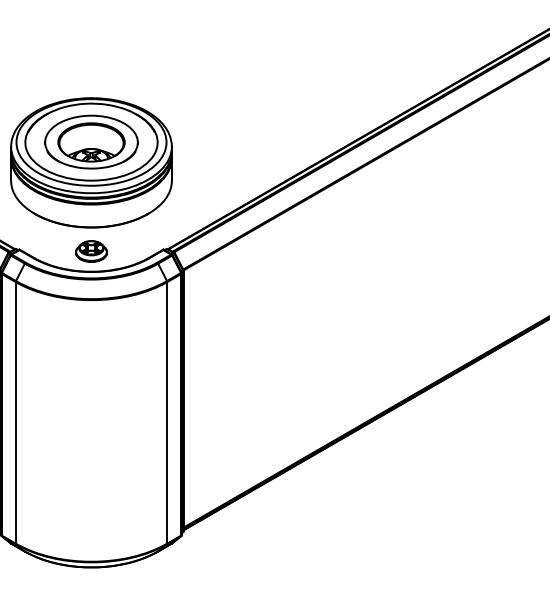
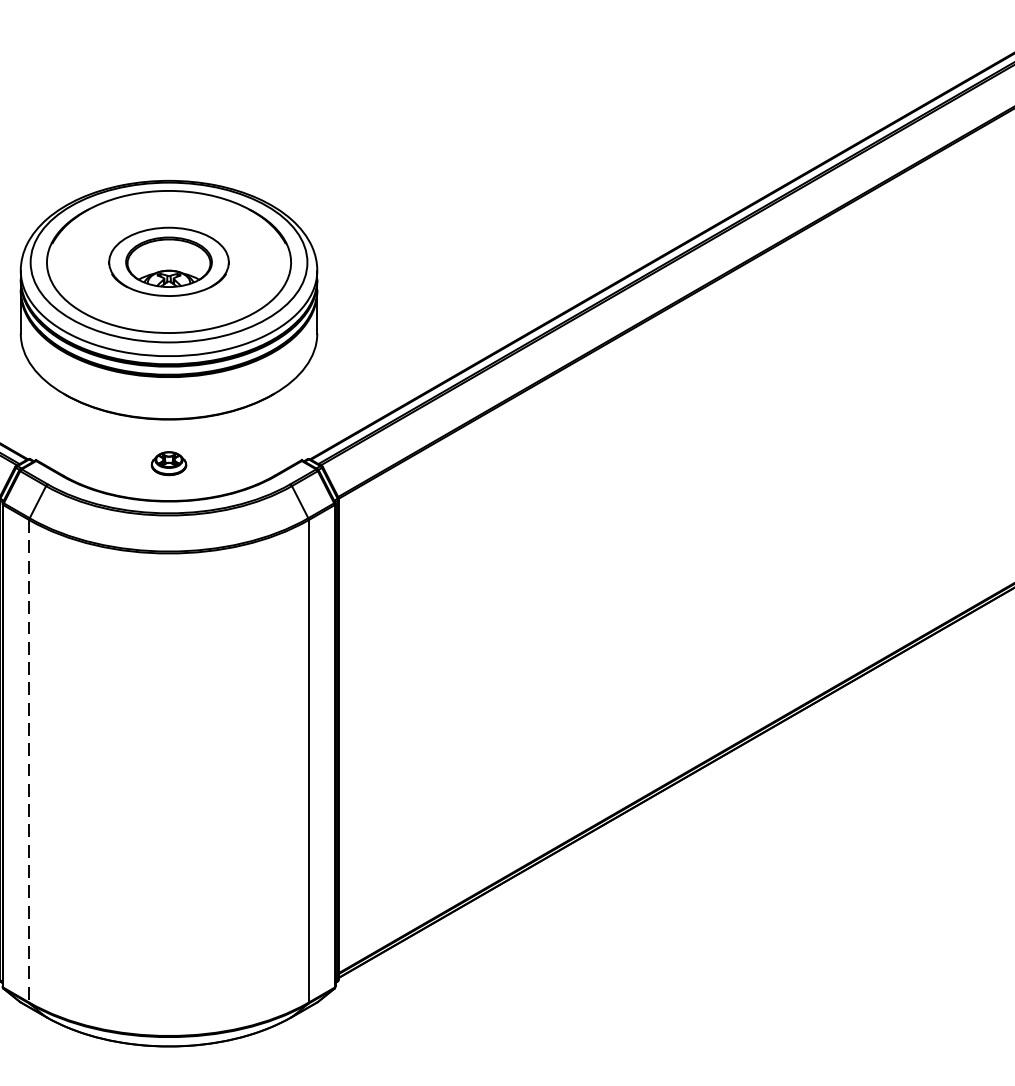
part: (91, 141) -> (169, 260), size x0.7
part: (91, 251) -> (169, 463), size x0.6
line: (15, 412) -> (28, 760), solid -> dashed

